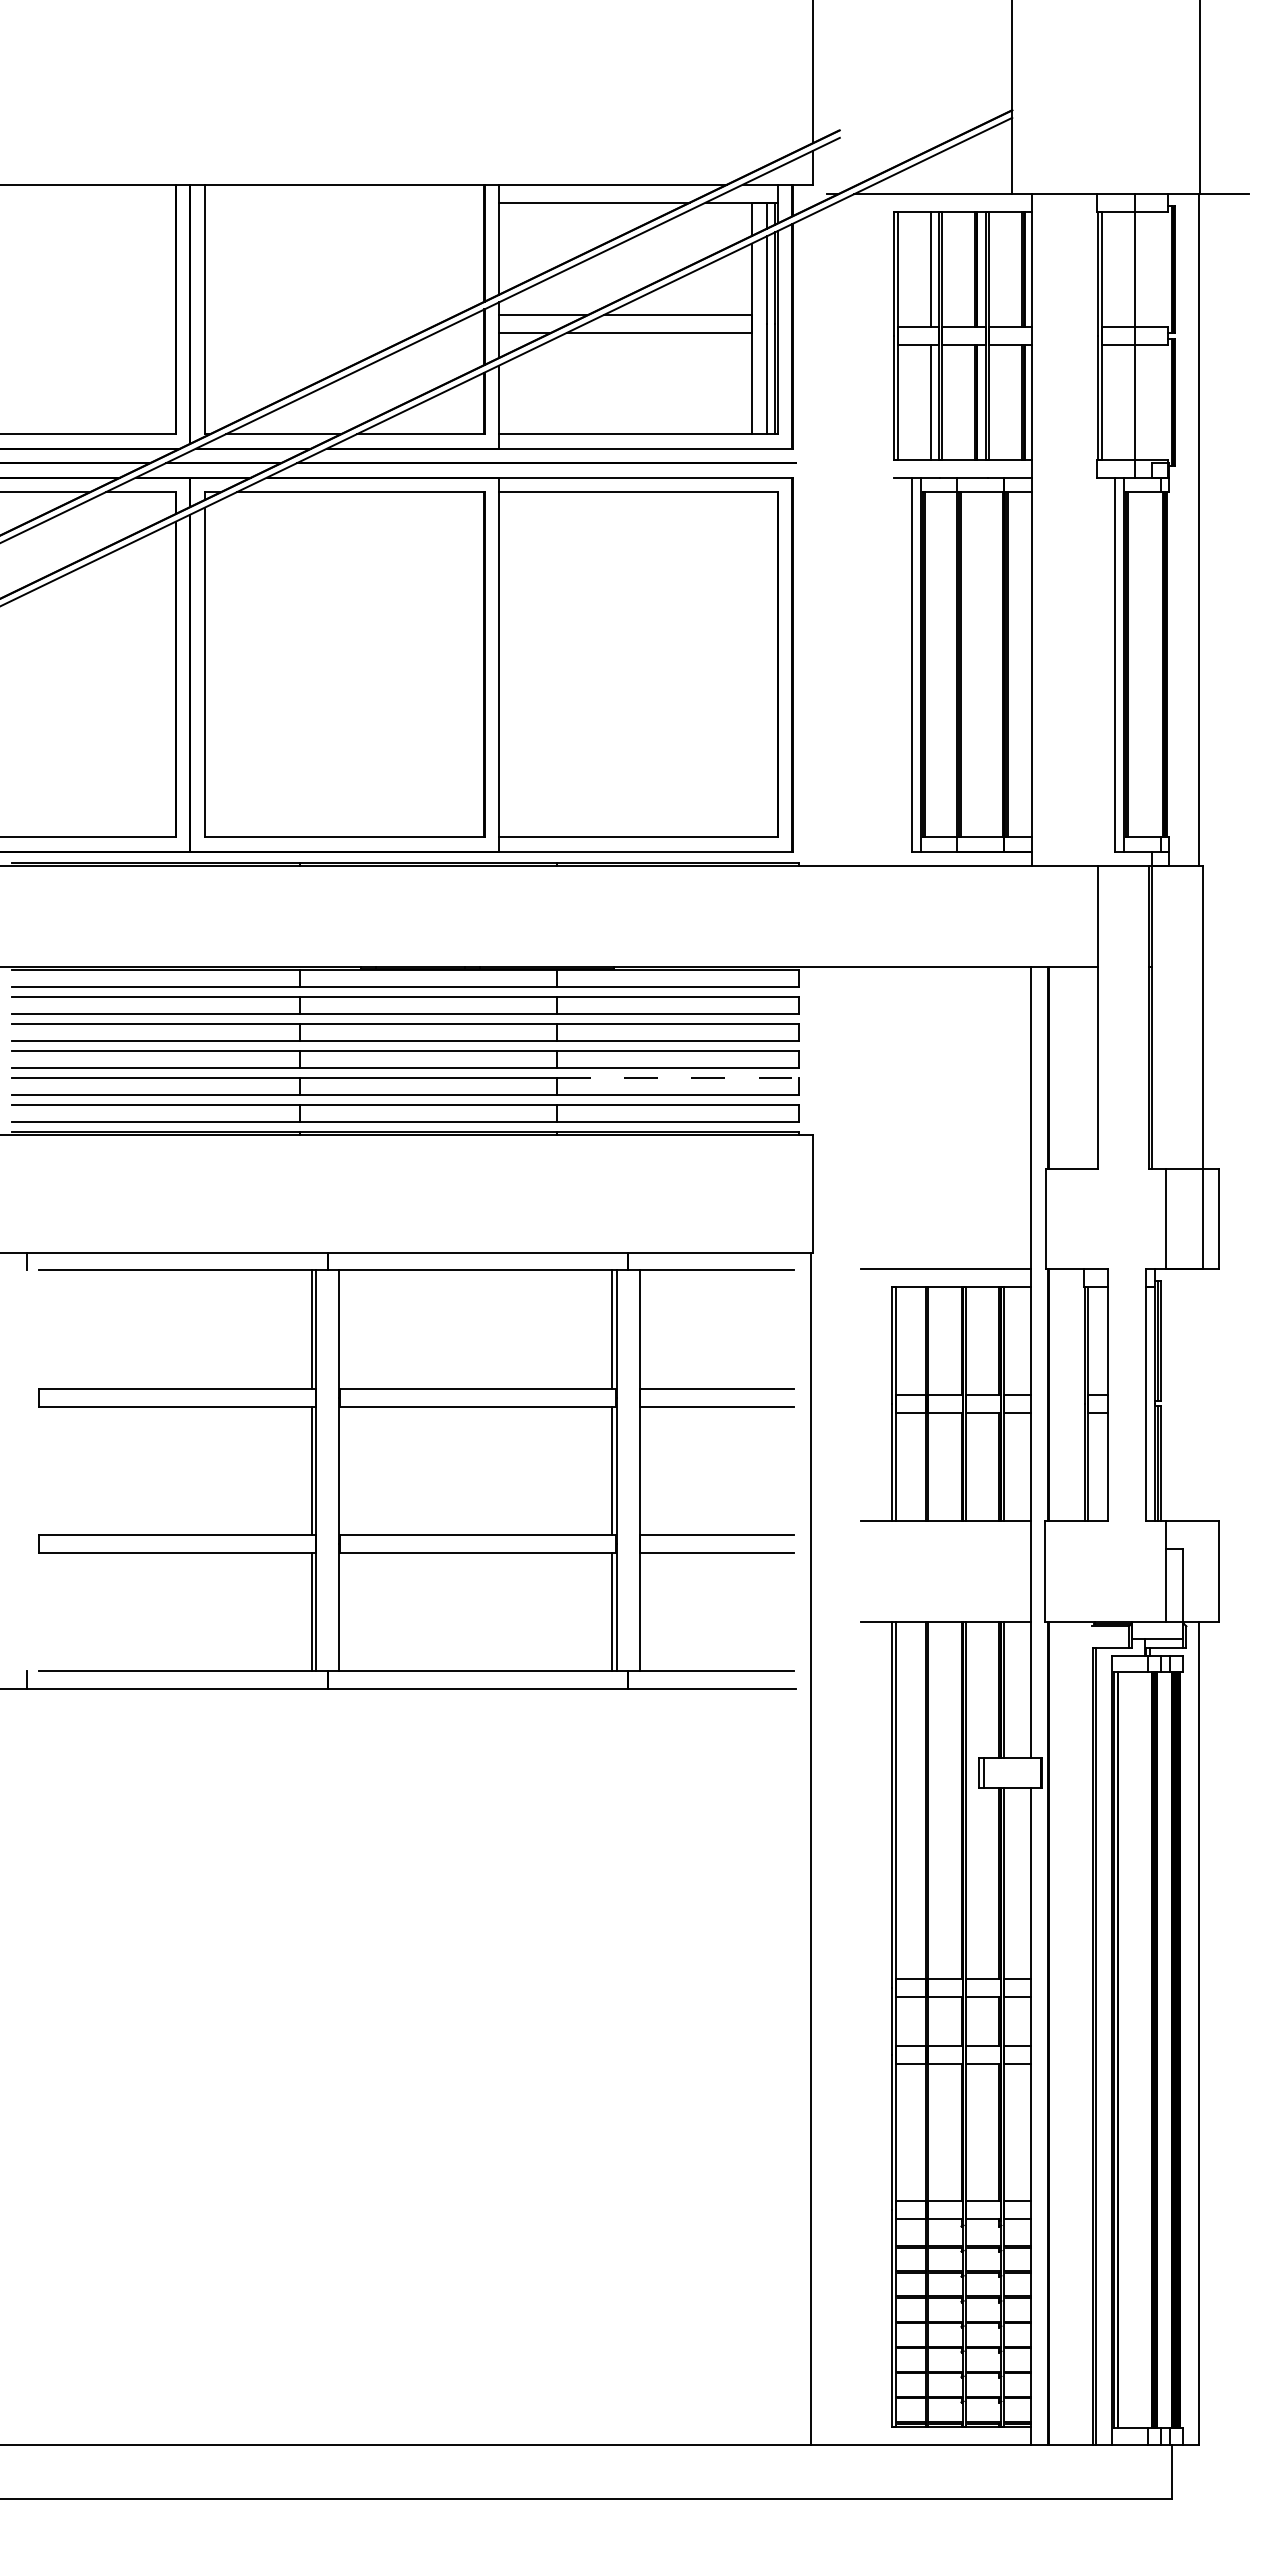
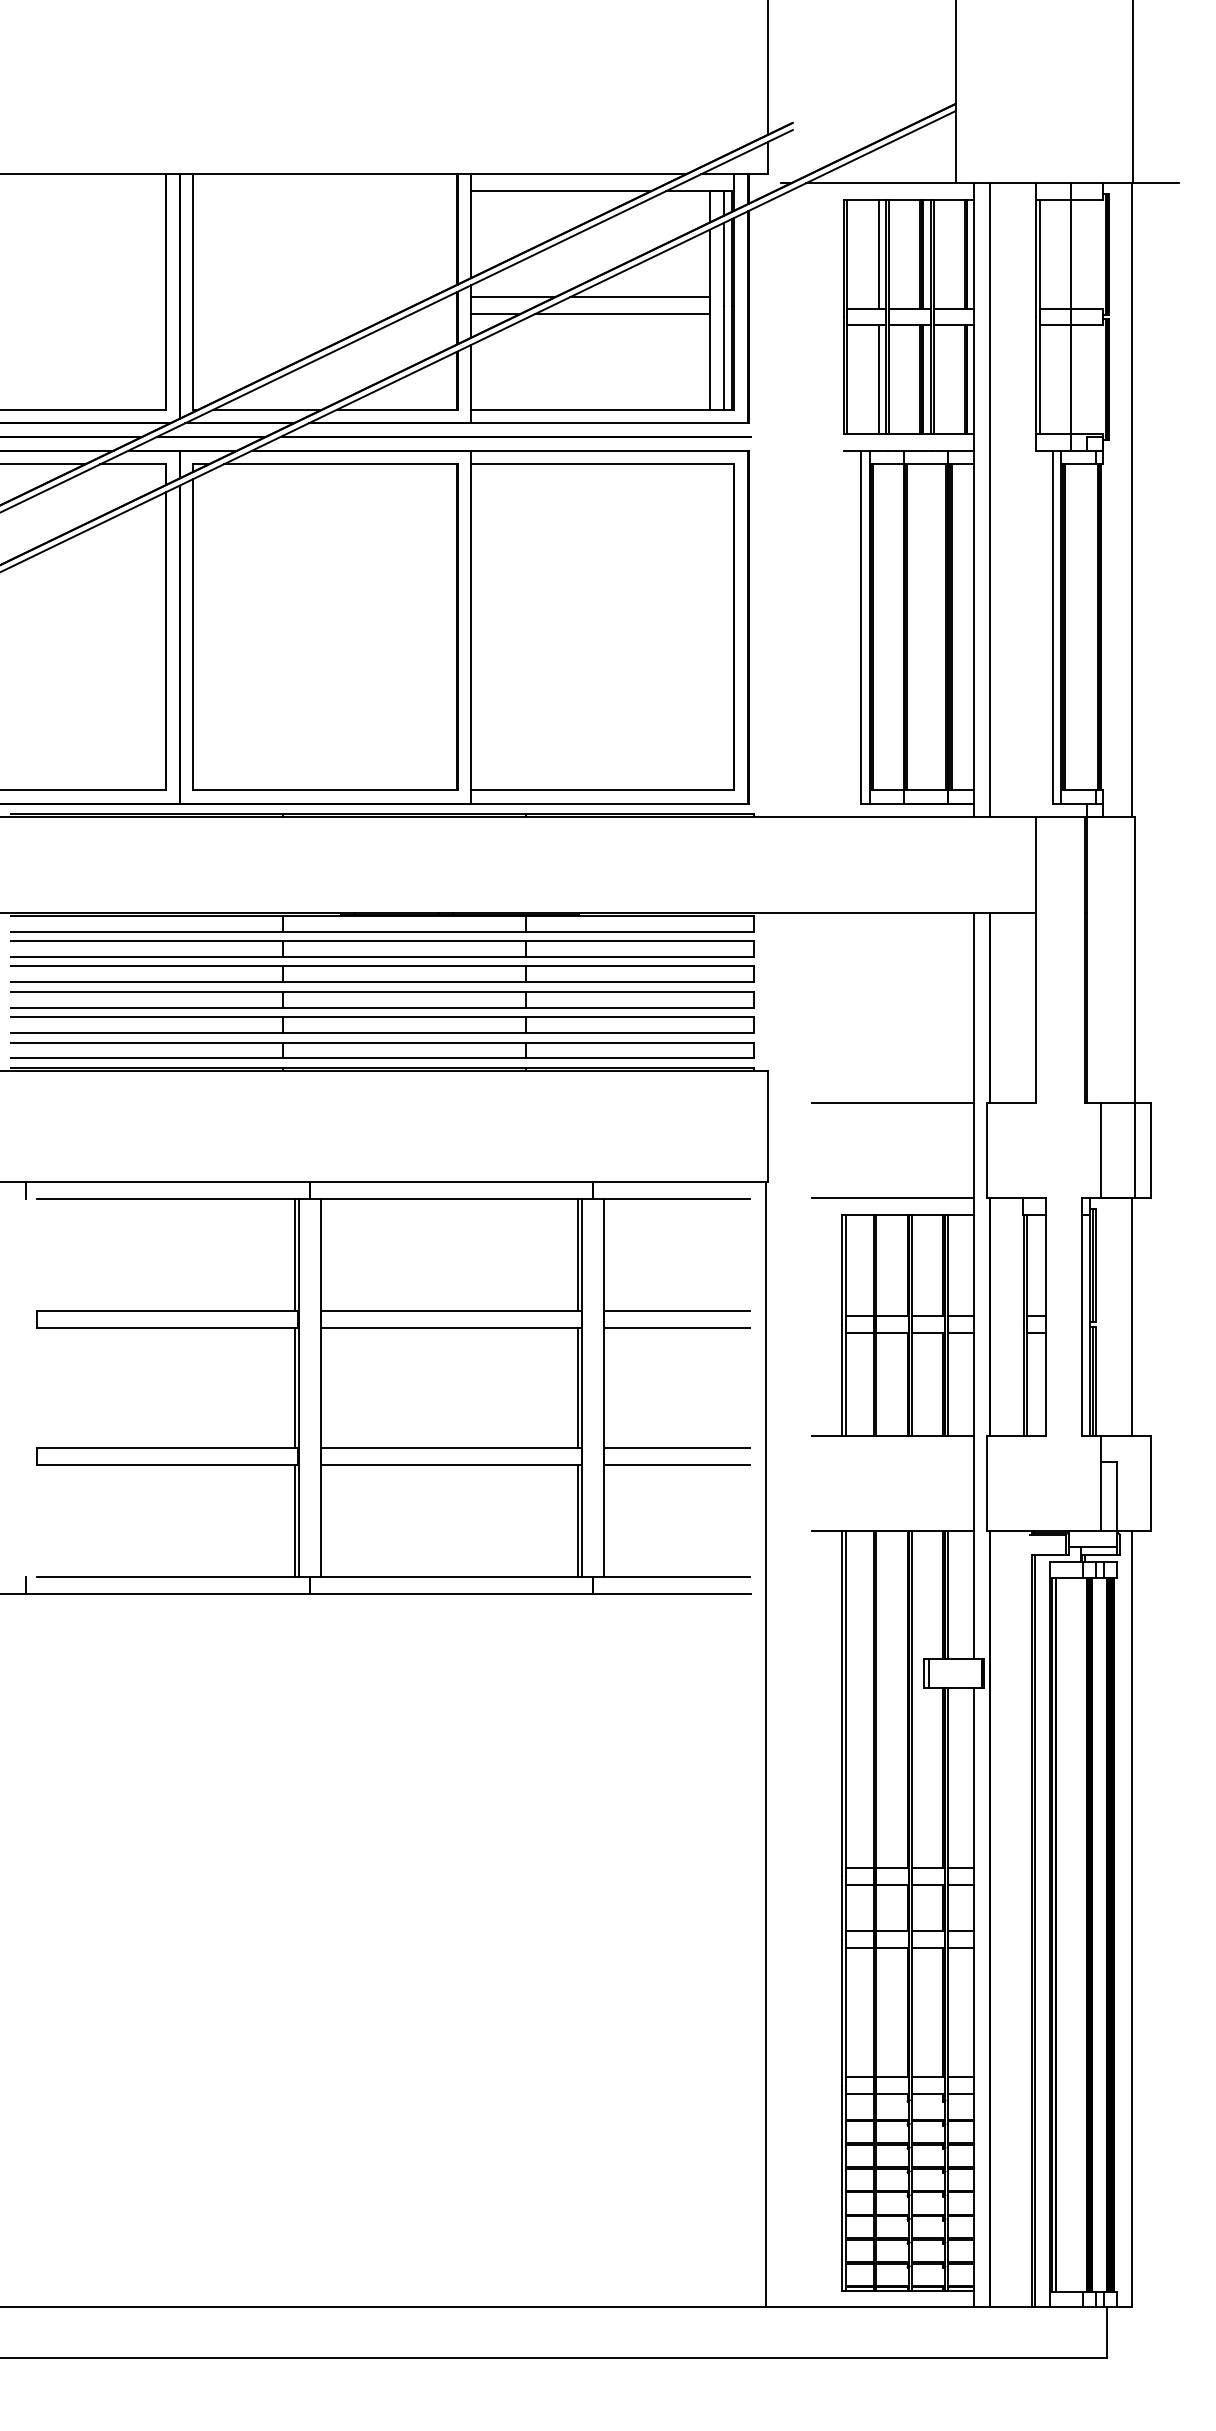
line: (1048, 530) -> (989, 500), added
line: (677, 1077) -> (639, 1016), dashed -> solid
line: (945, 1168) -> (892, 1102), added
line: (1198, 1395) -> (1131, 1316), added

